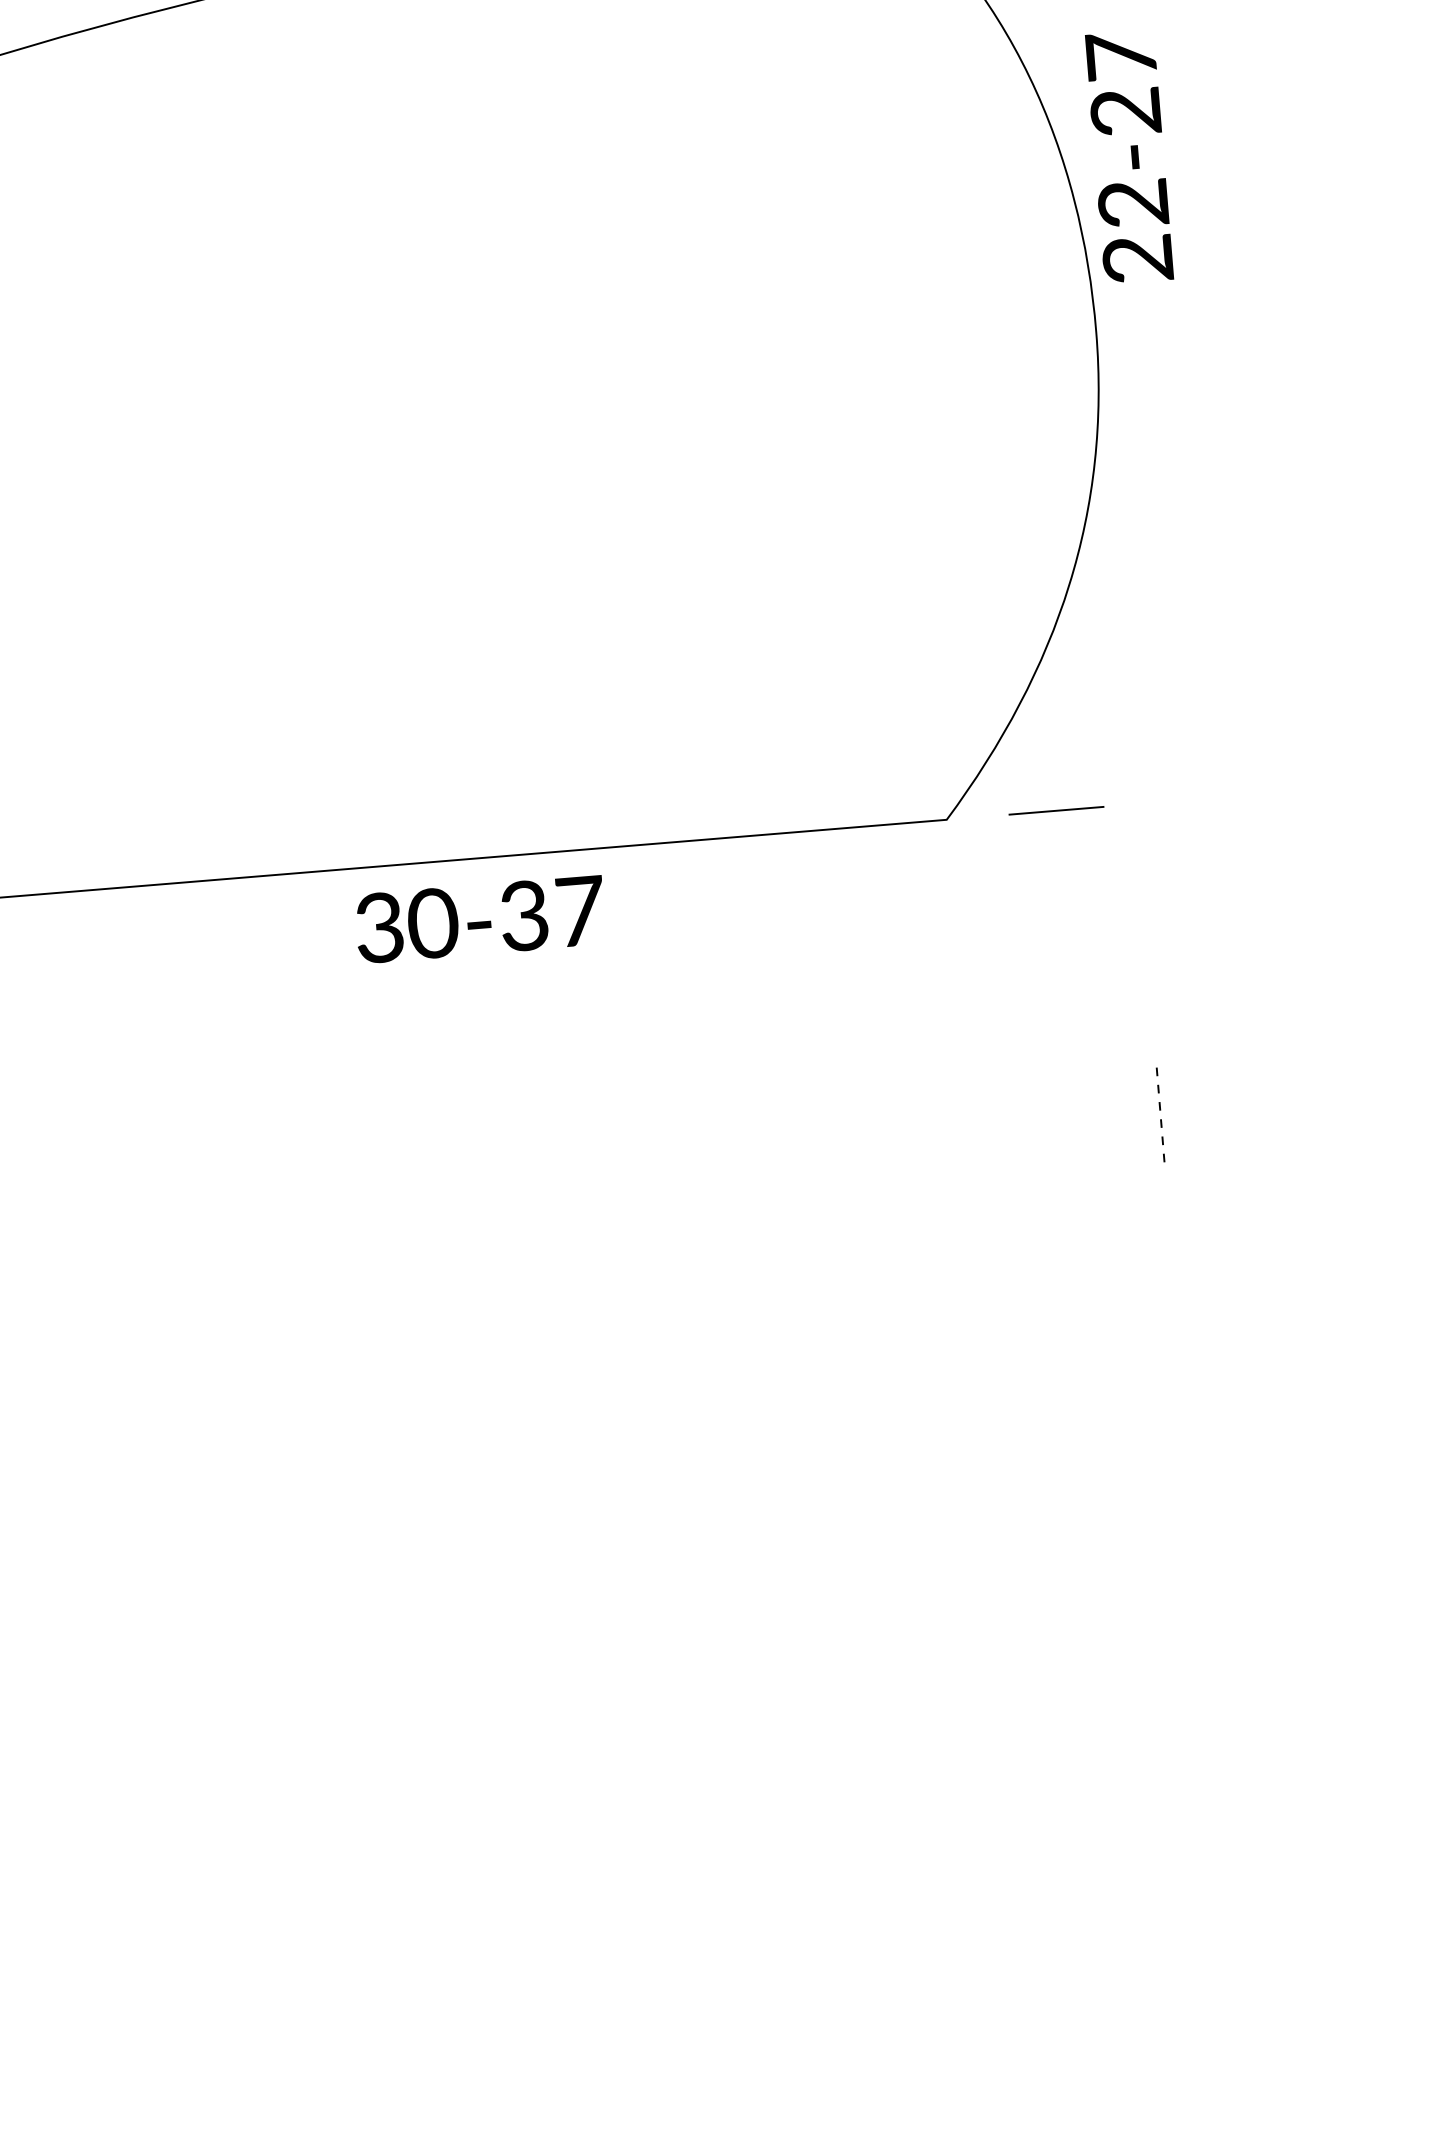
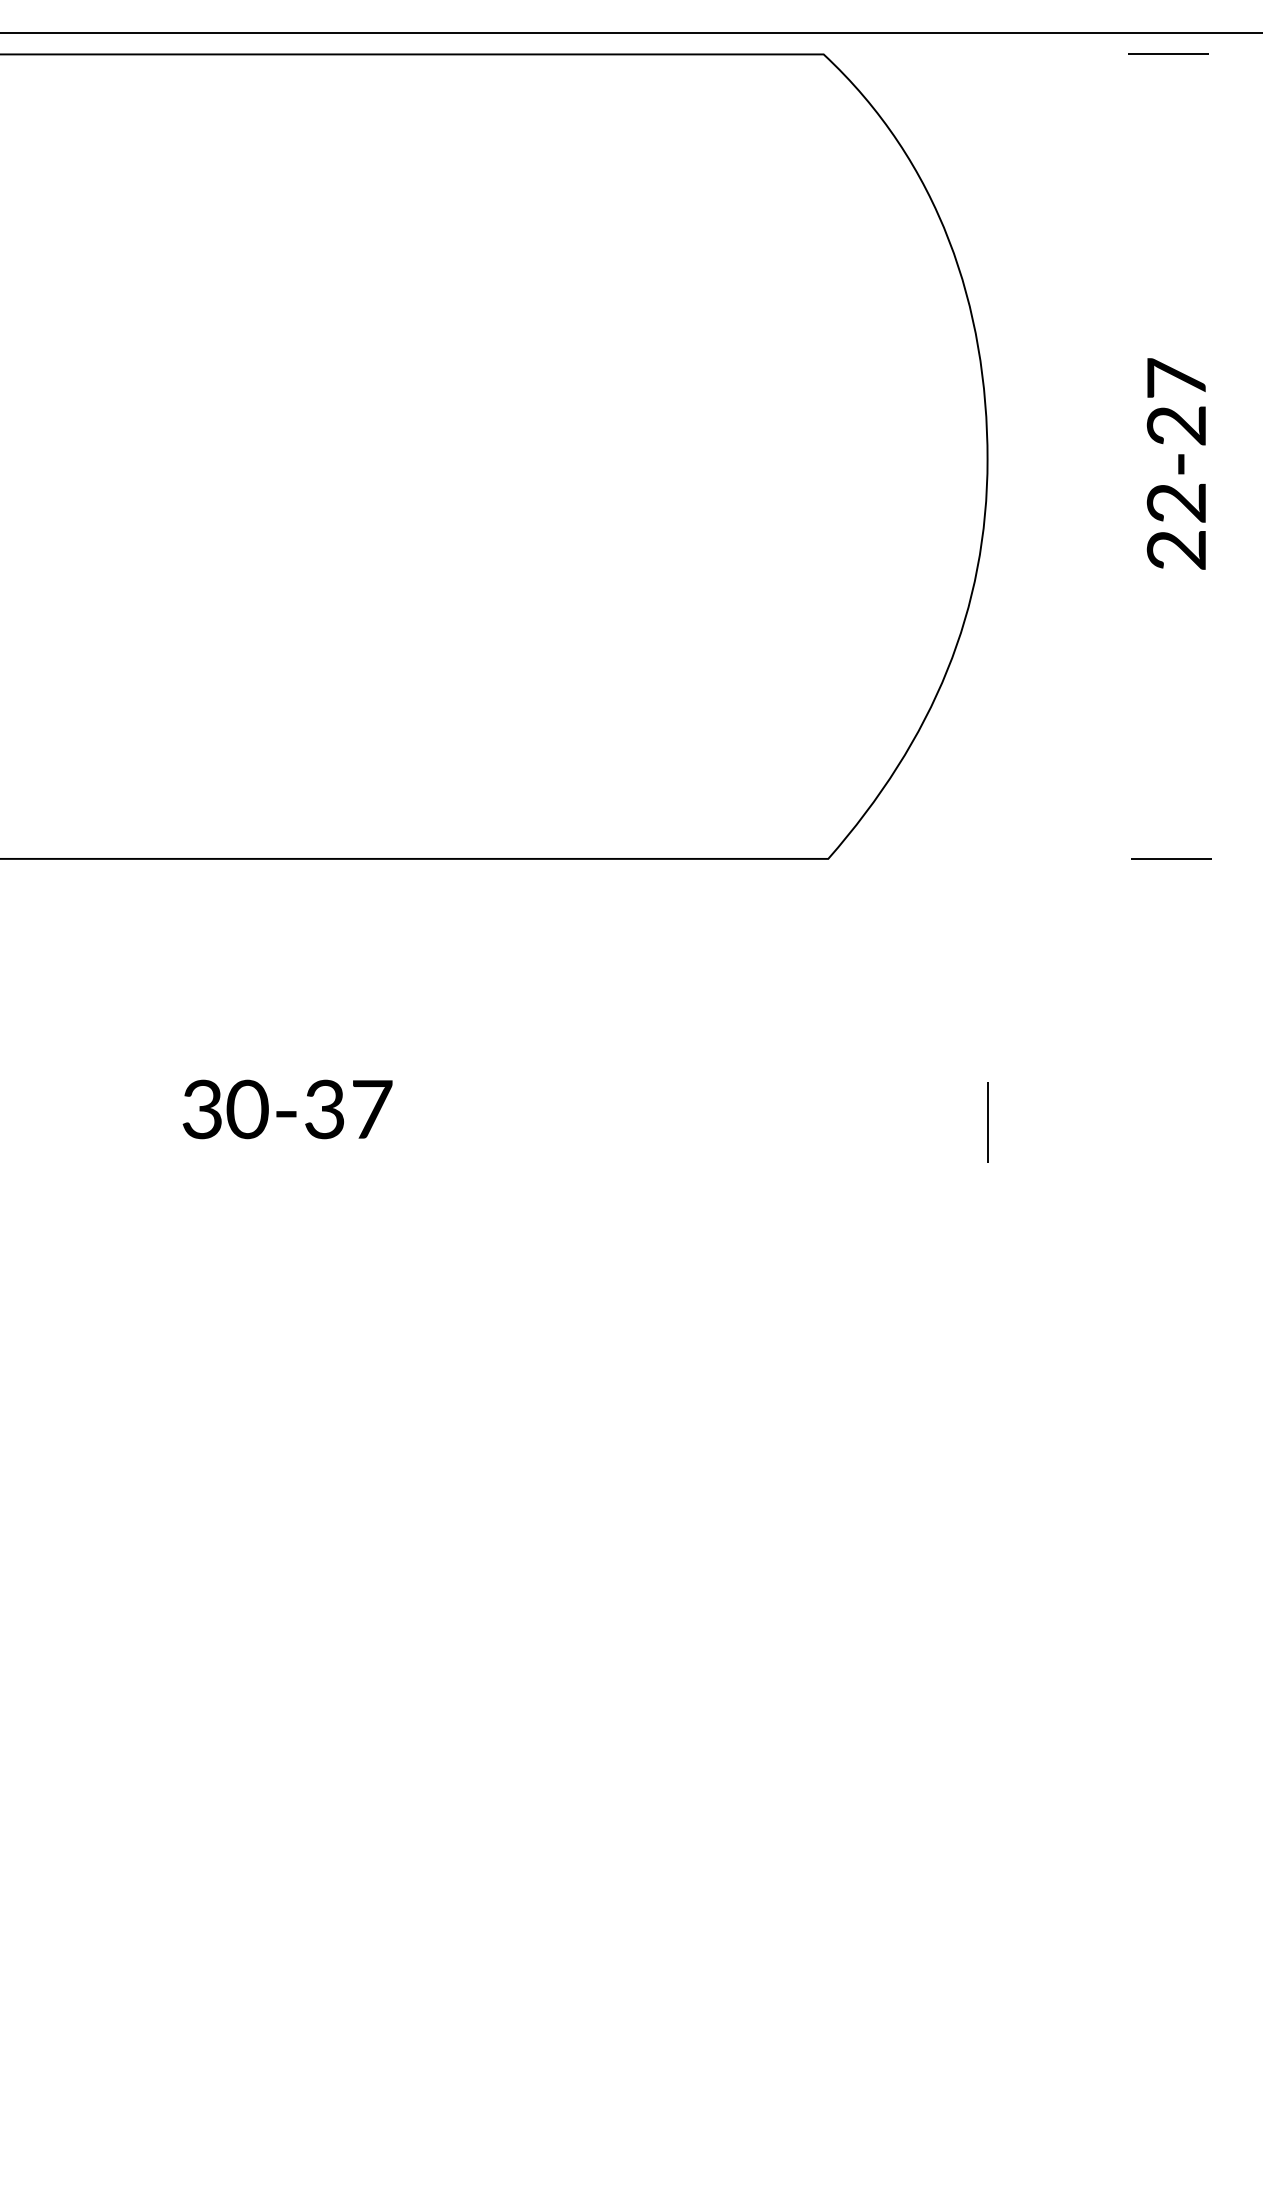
text: (1128, 156) -> (1175, 463), moved
line: (1056, 810) -> (1171, 858), moved
text: (480, 919) -> (287, 1109), moved
line: (1160, 1116) -> (987, 1122), dashed -> solid

